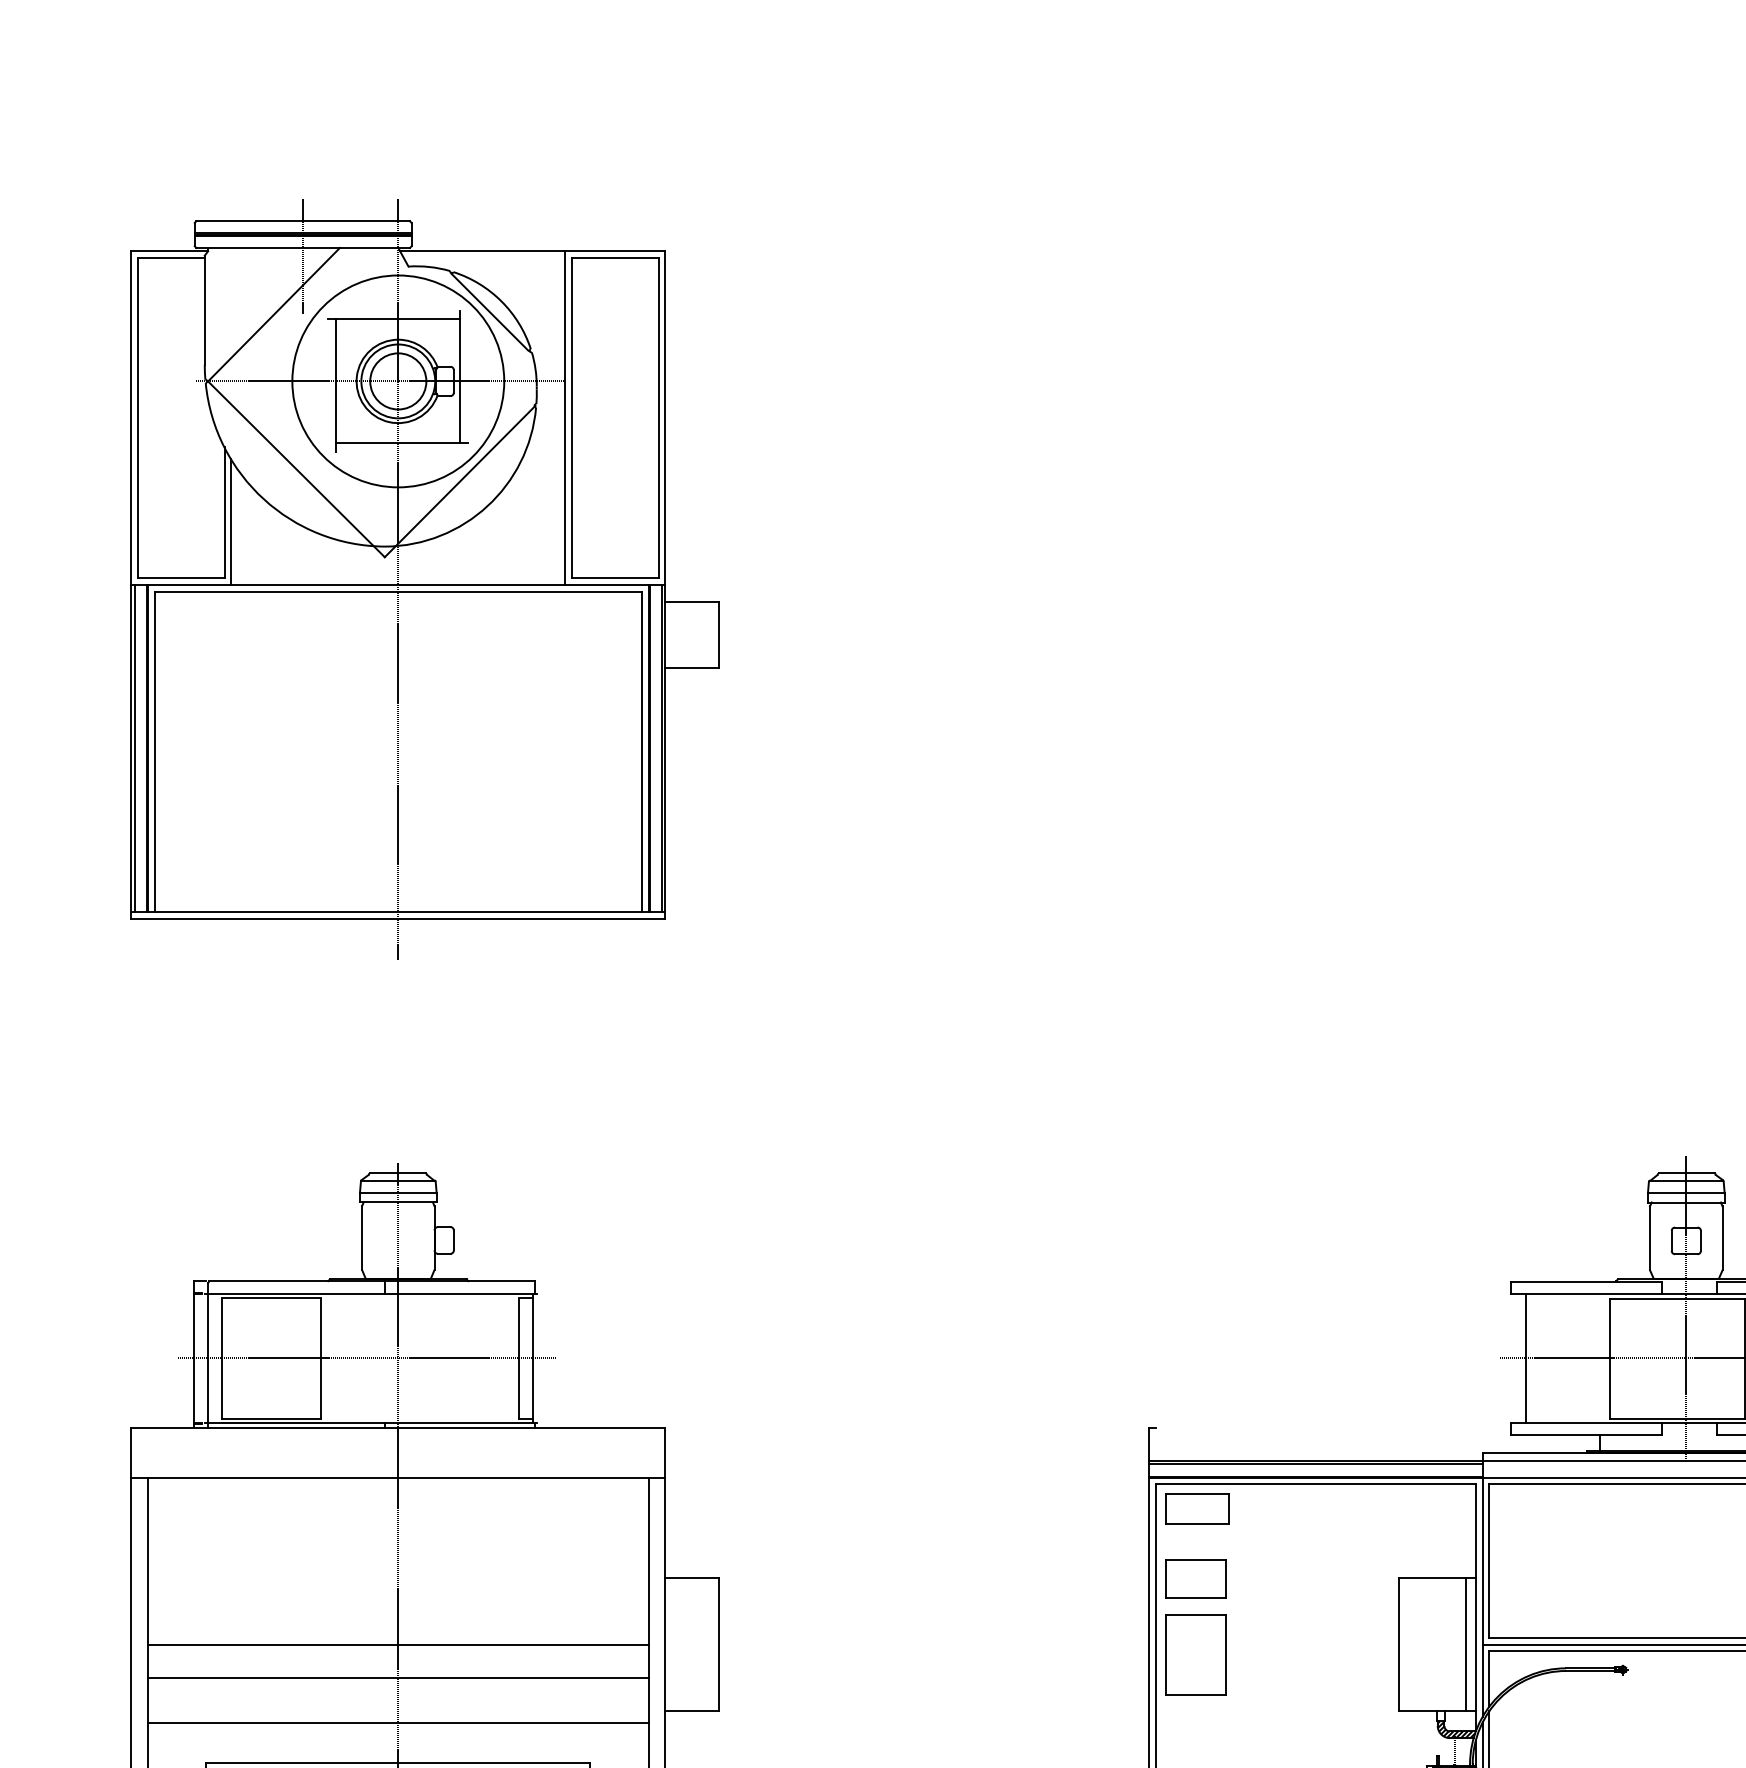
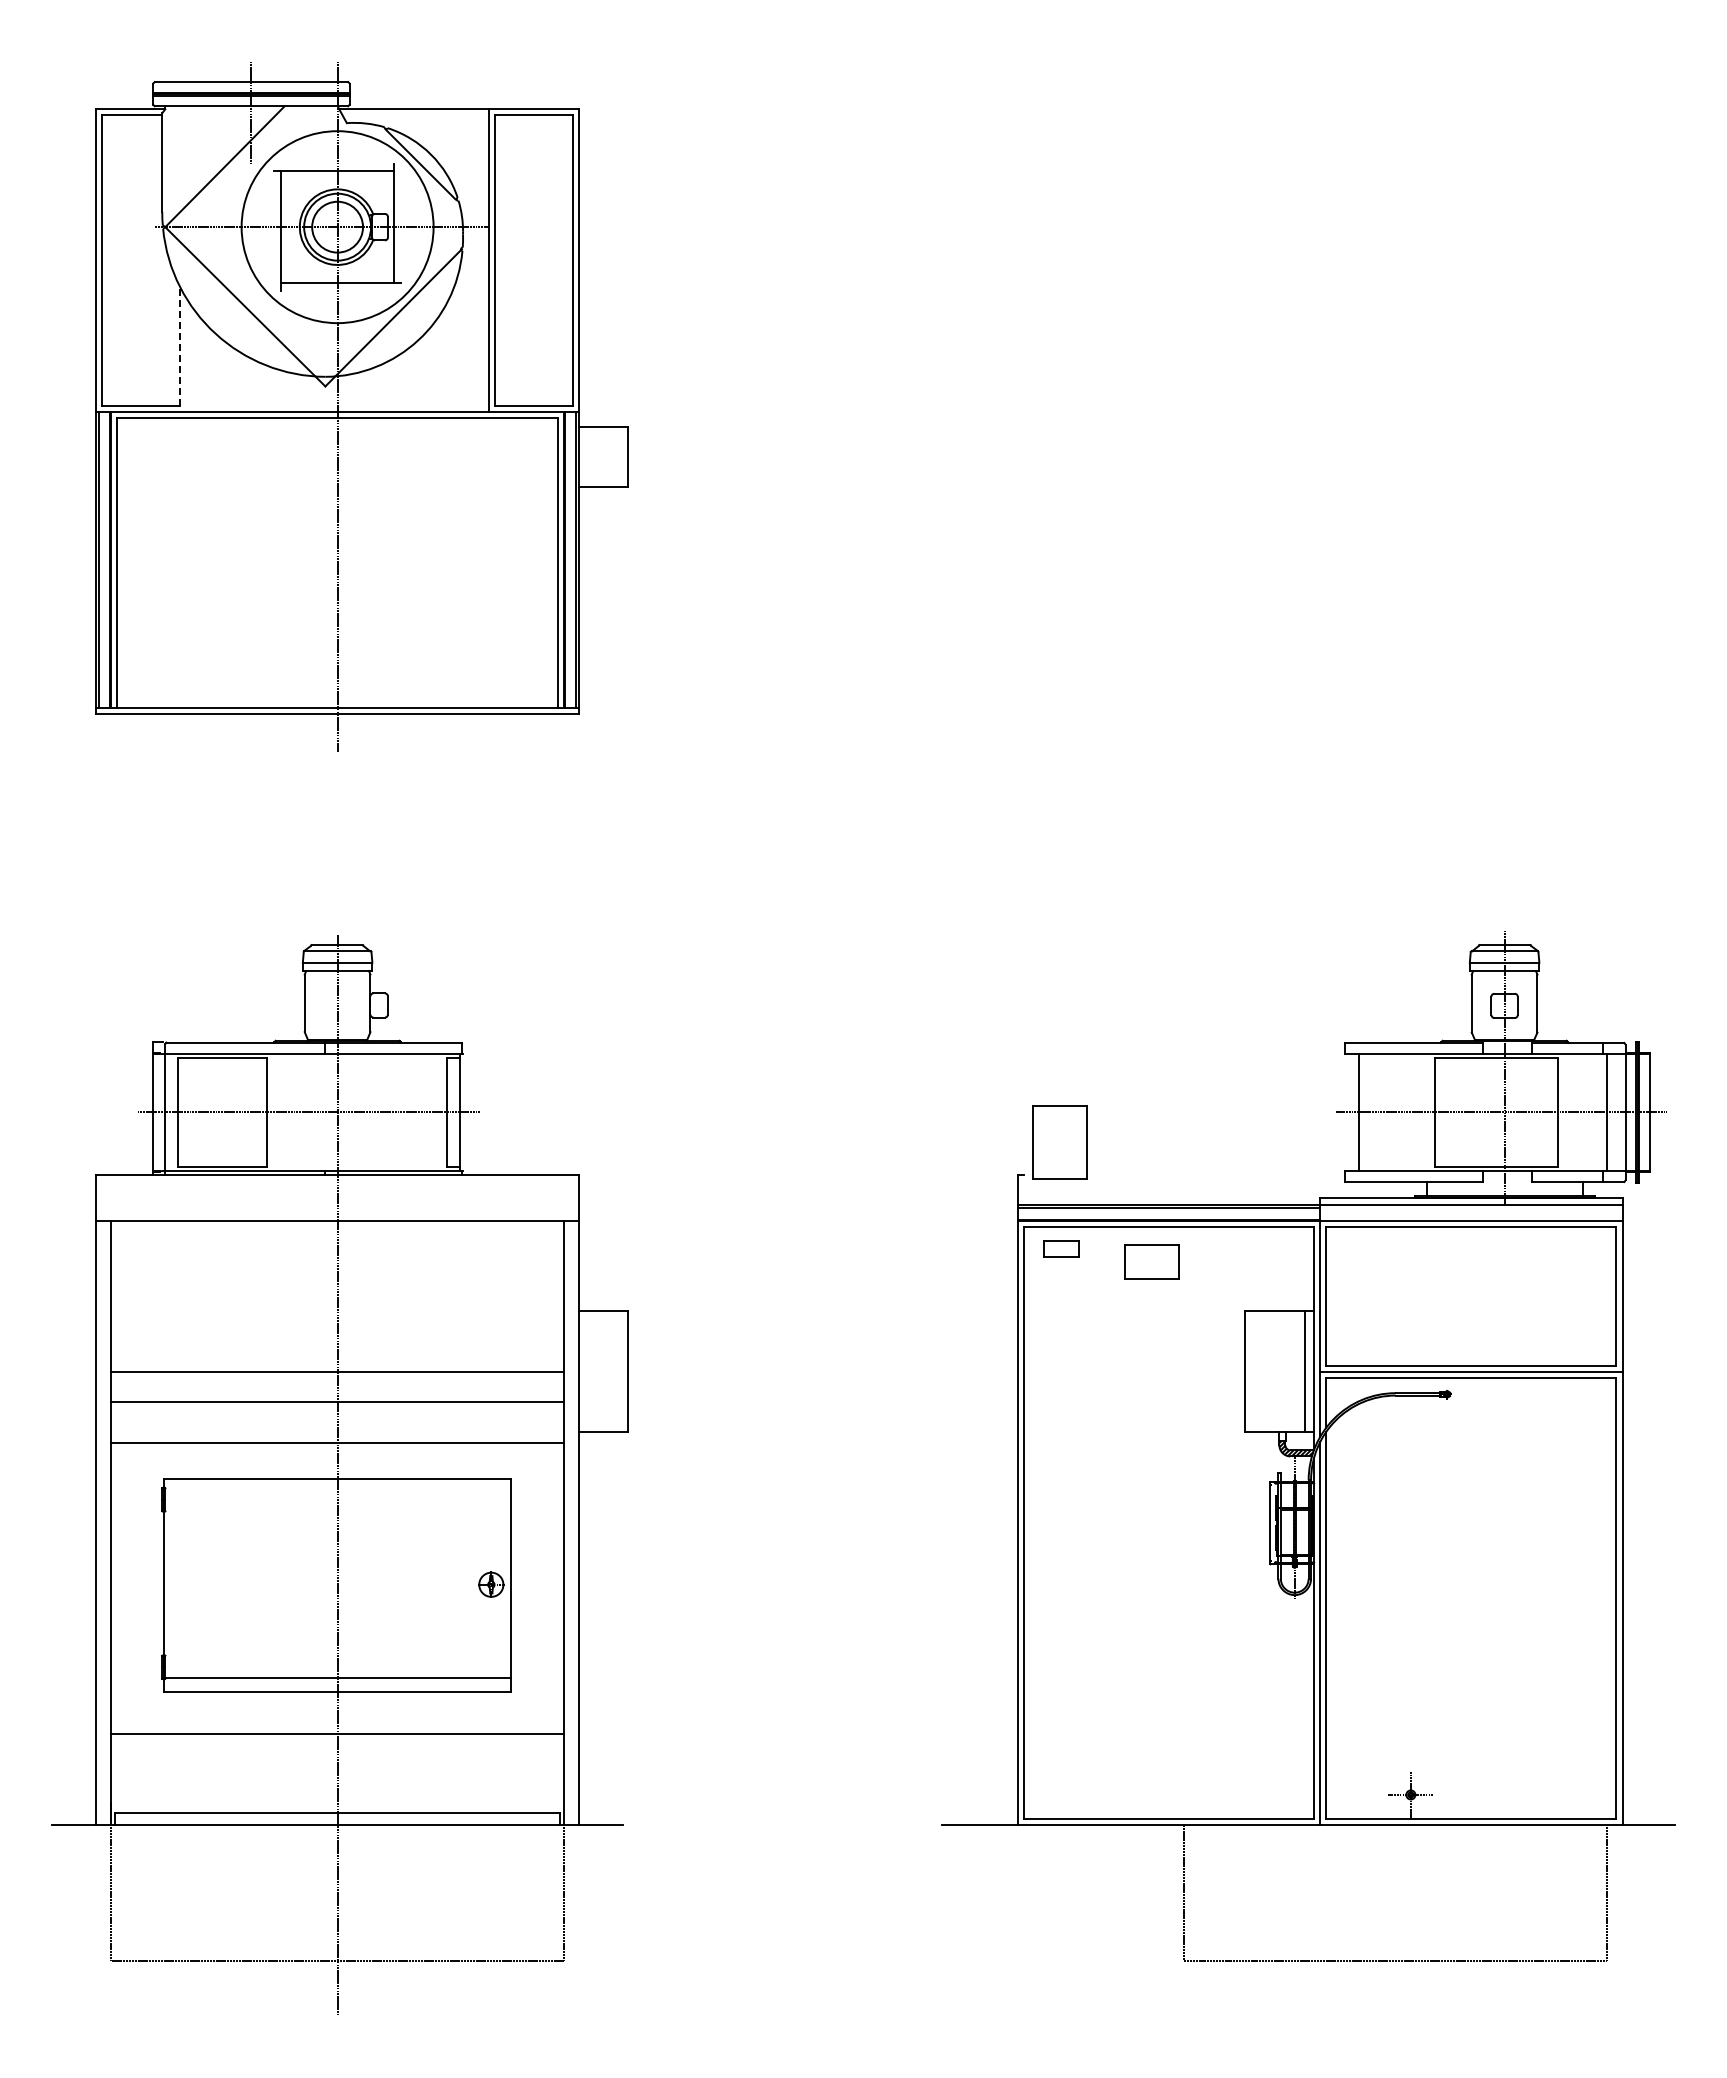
line: (224, 512) -> (180, 345), solid -> dashed
line: (231, 521) -> (186, 354), removed
part: (1197, 1508) -> (1061, 1248), size x0.6
part: (1195, 1578) -> (1151, 1261), moved
part: (1195, 1654) -> (1059, 1142), moved

